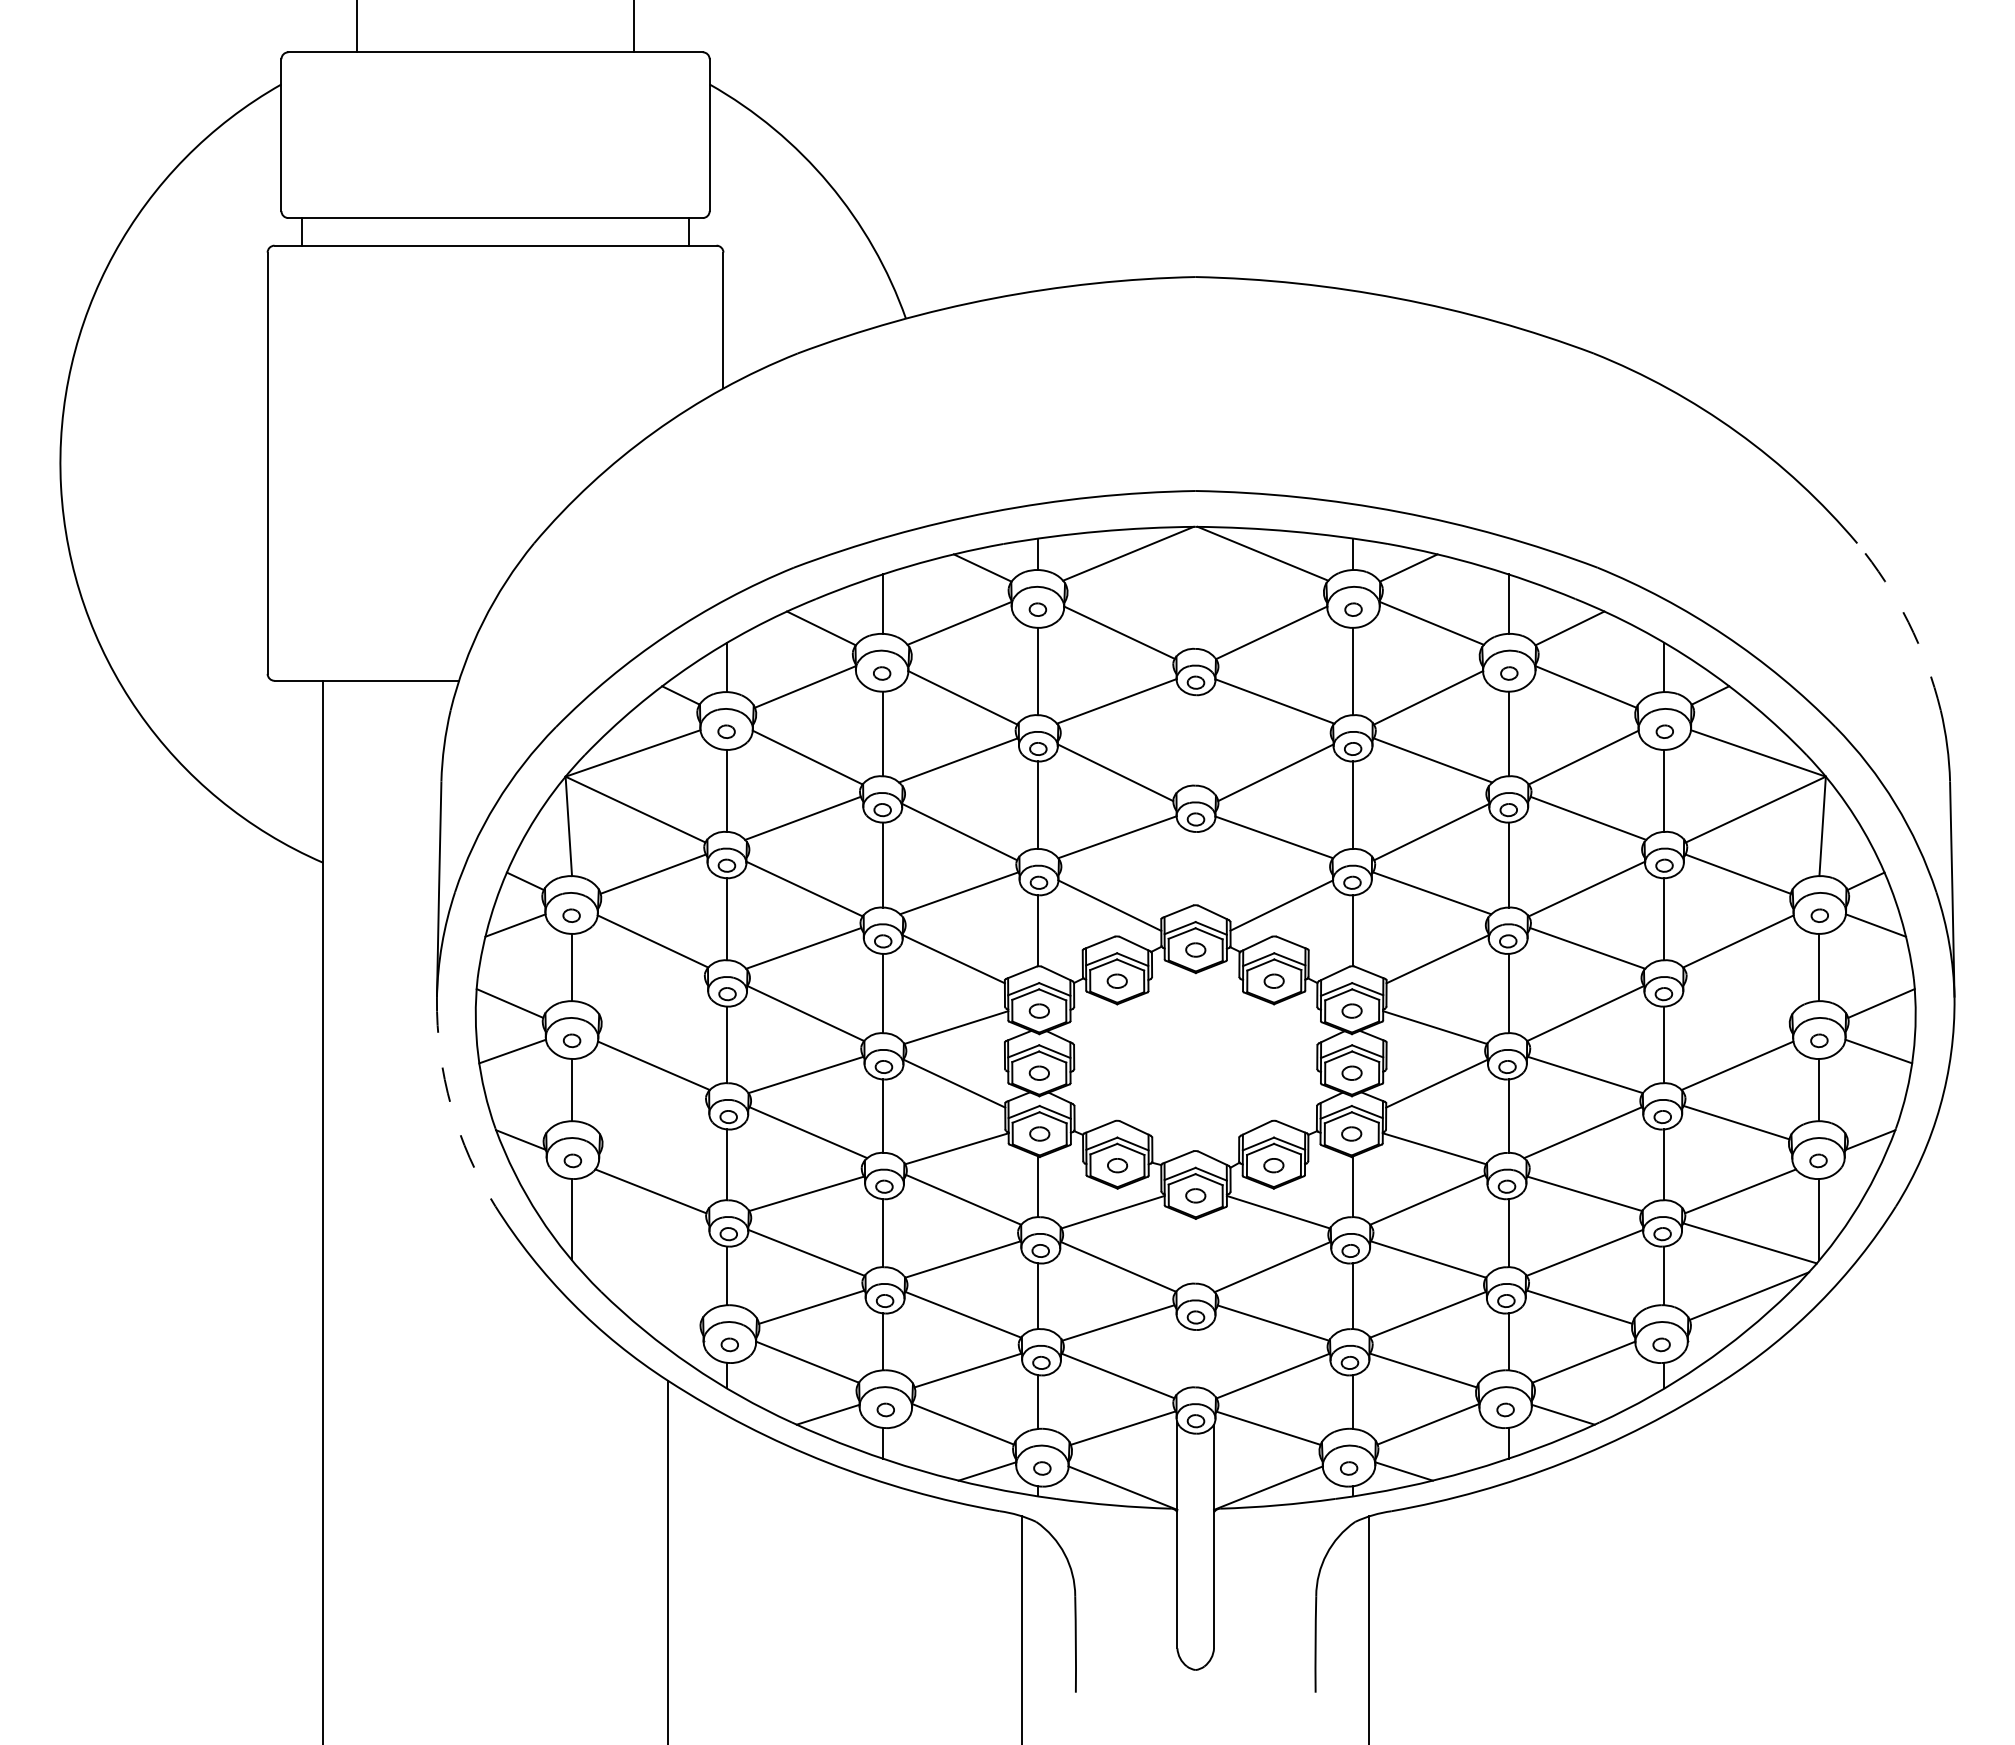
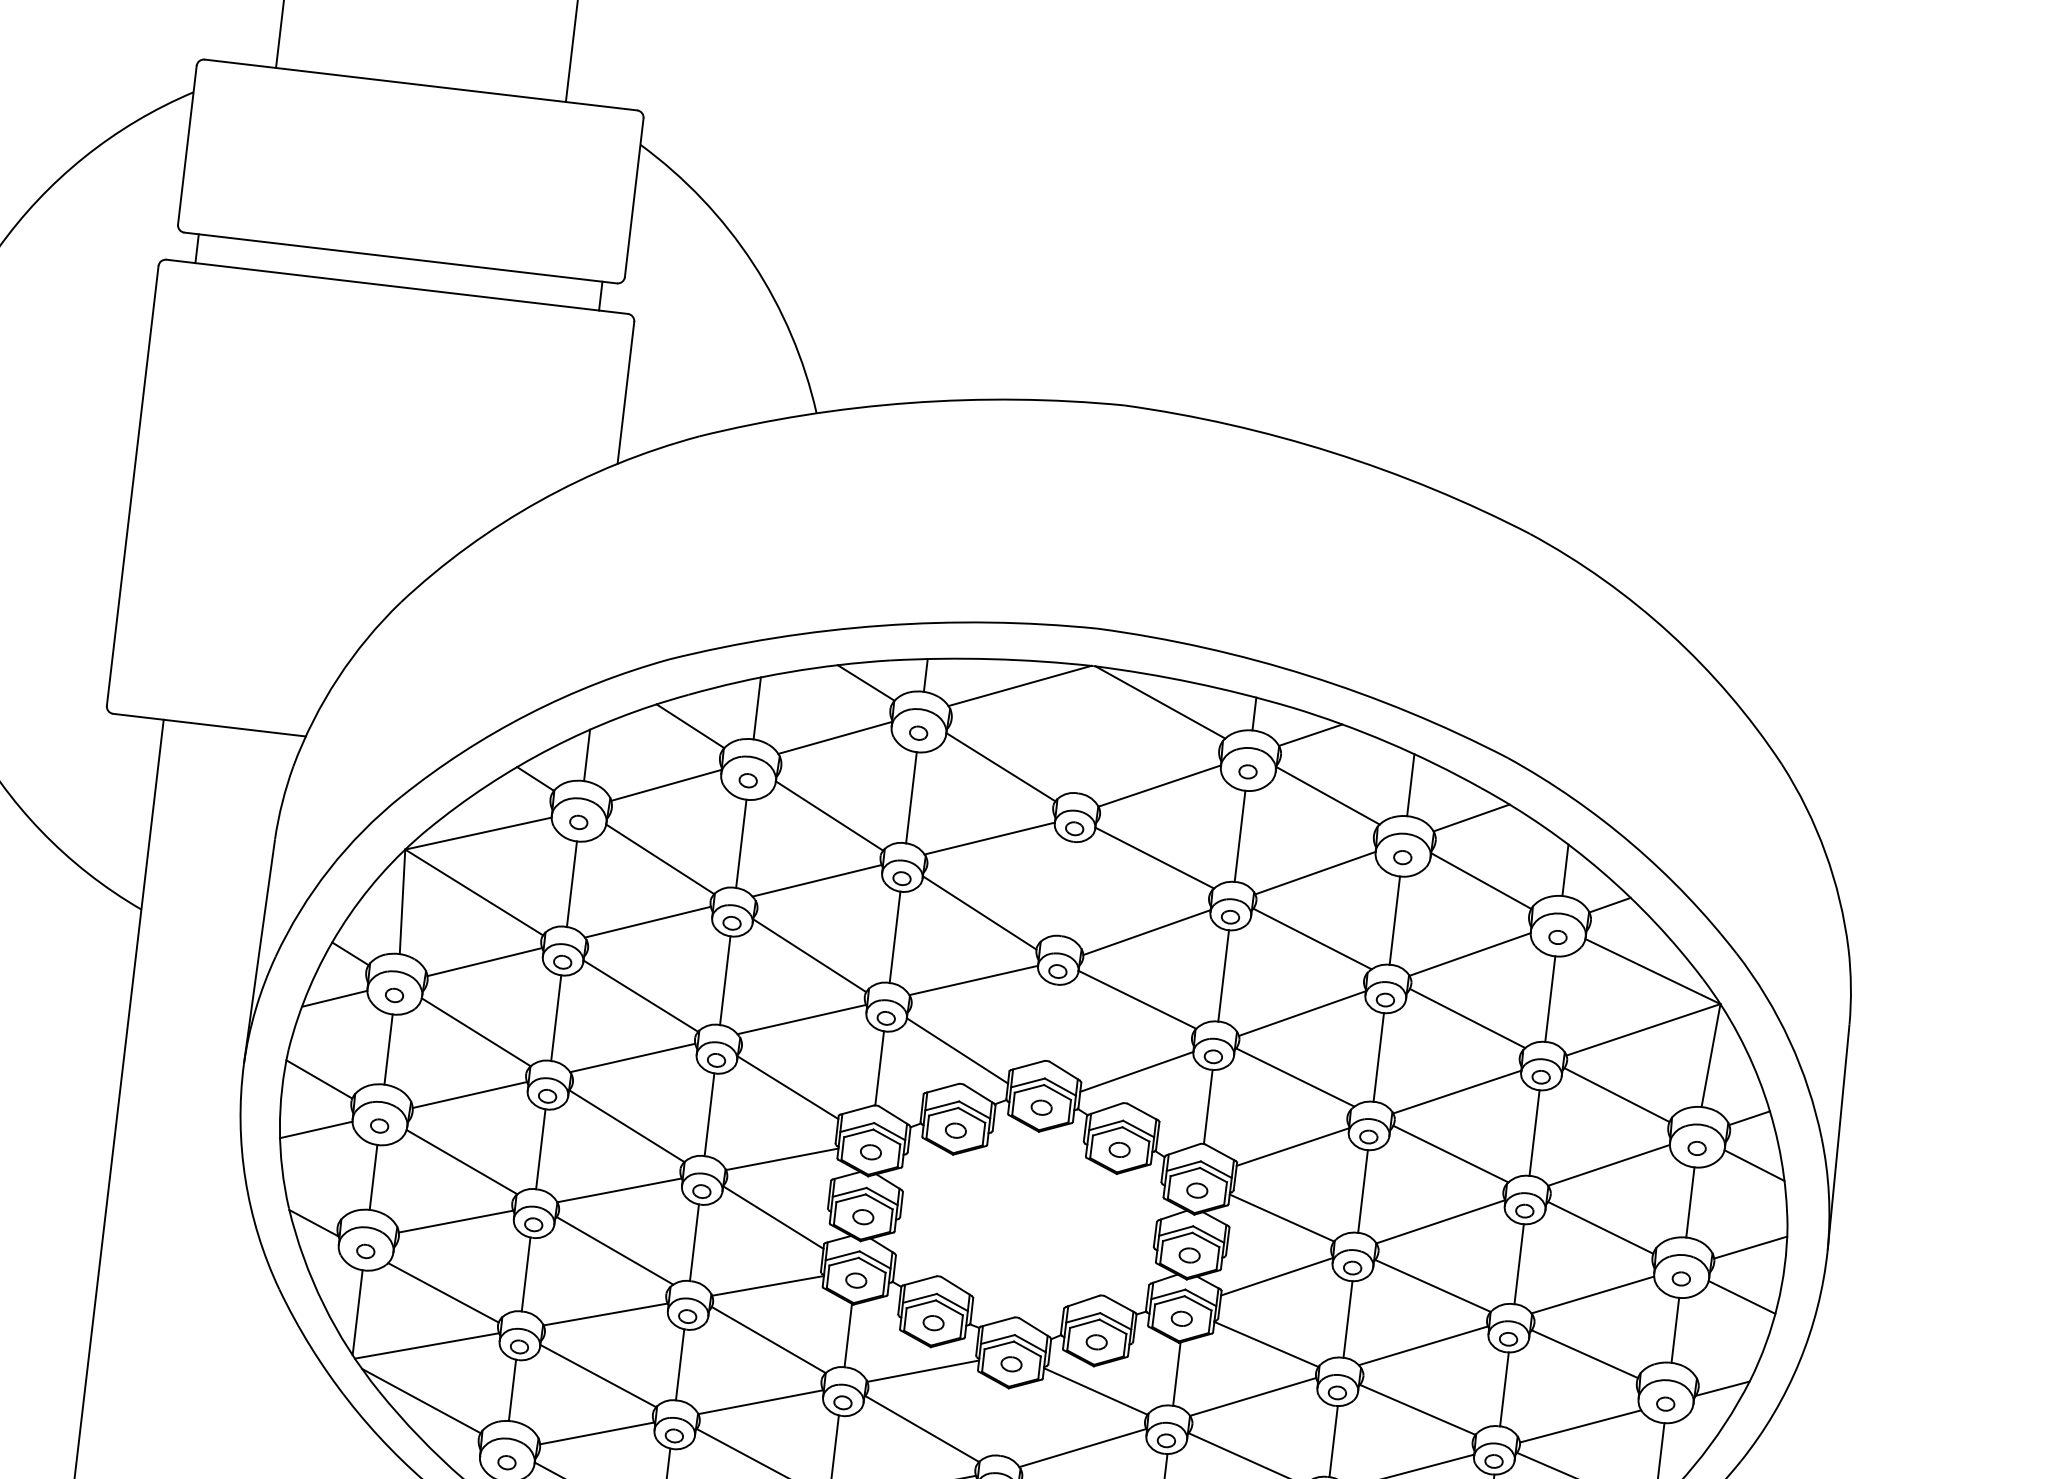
arc: (1908, 622) -> (1825, 853), dashed -> solid
line: (653, 1001) -> (469, 1094), added
line: (1737, 1001) -> (1600, 1227), added
arc: (451, 1106) -> (245, 1179), dashed -> solid
line: (654, 1122) -> (455, 1221), added
line: (641, 1243) -> (427, 1346), added
line: (641, 1295) -> (420, 1400), added

